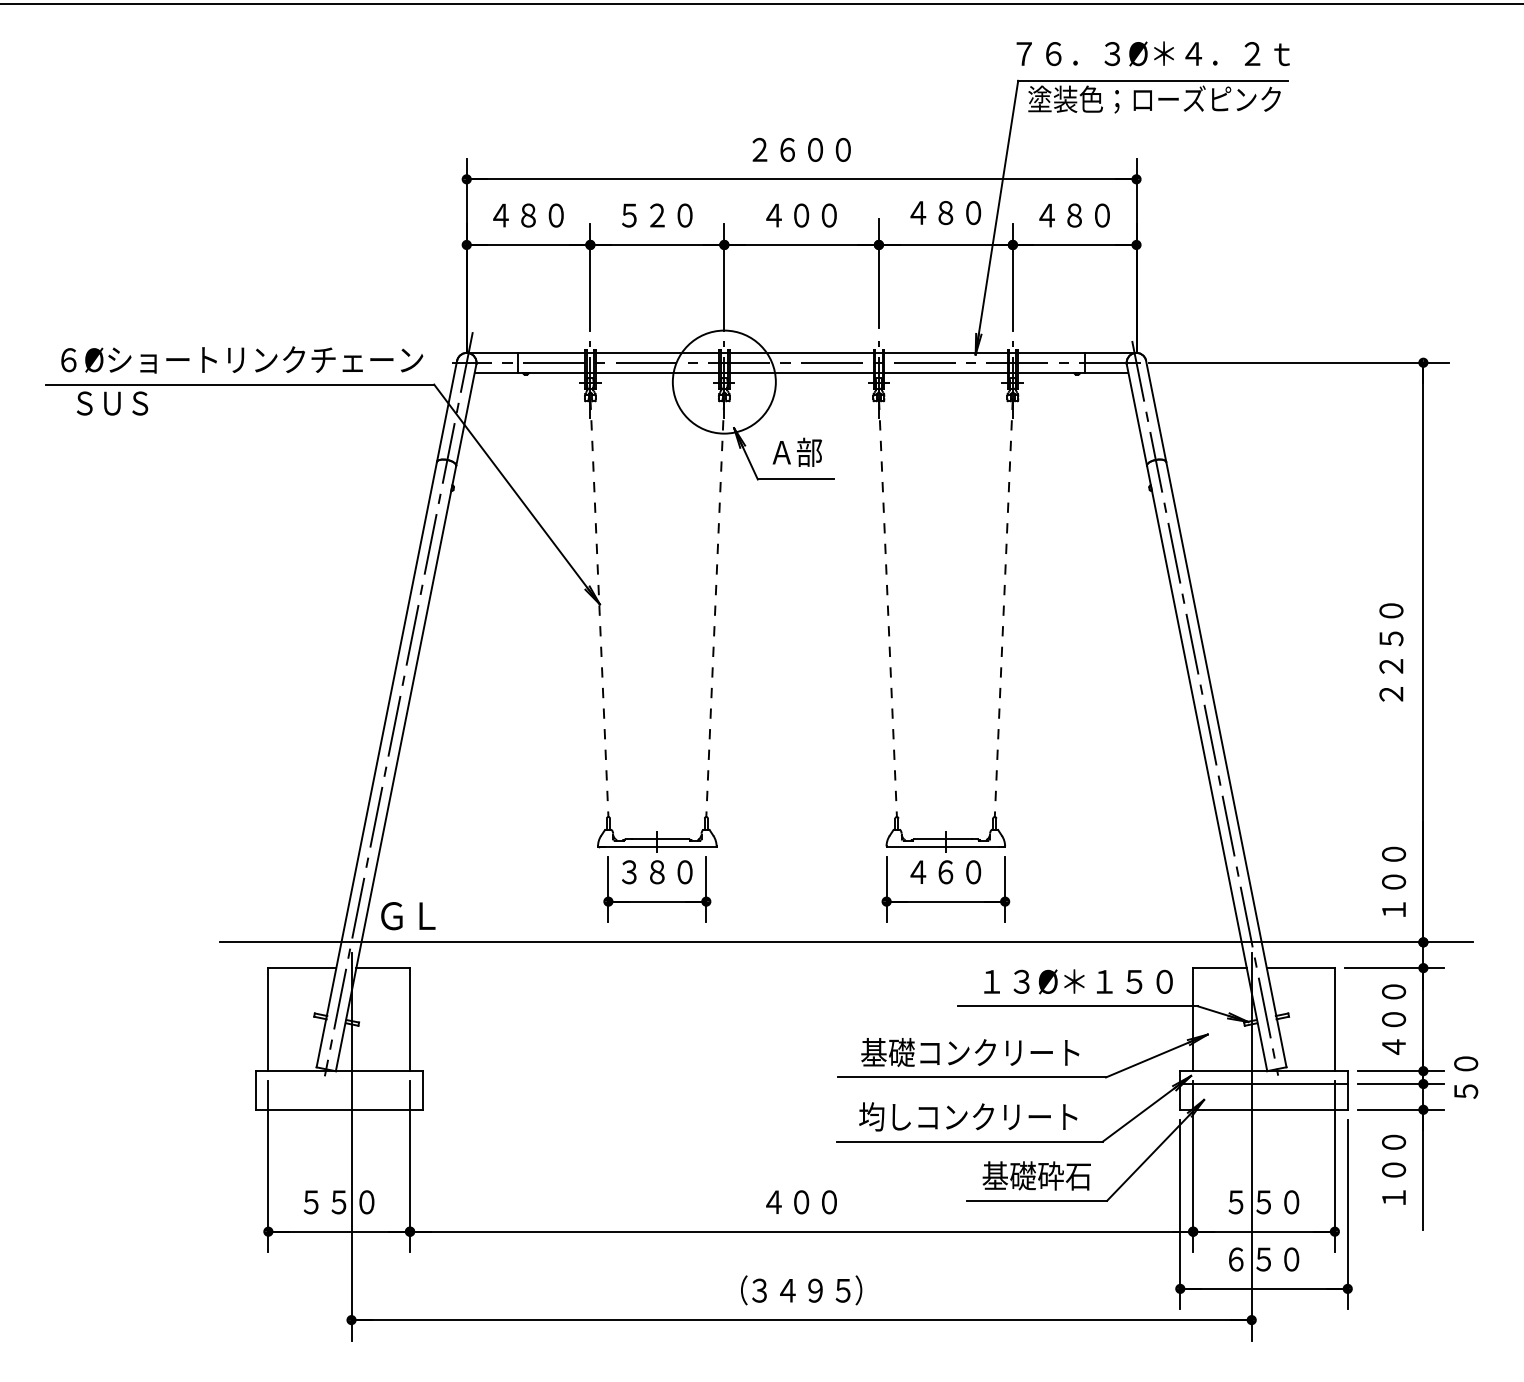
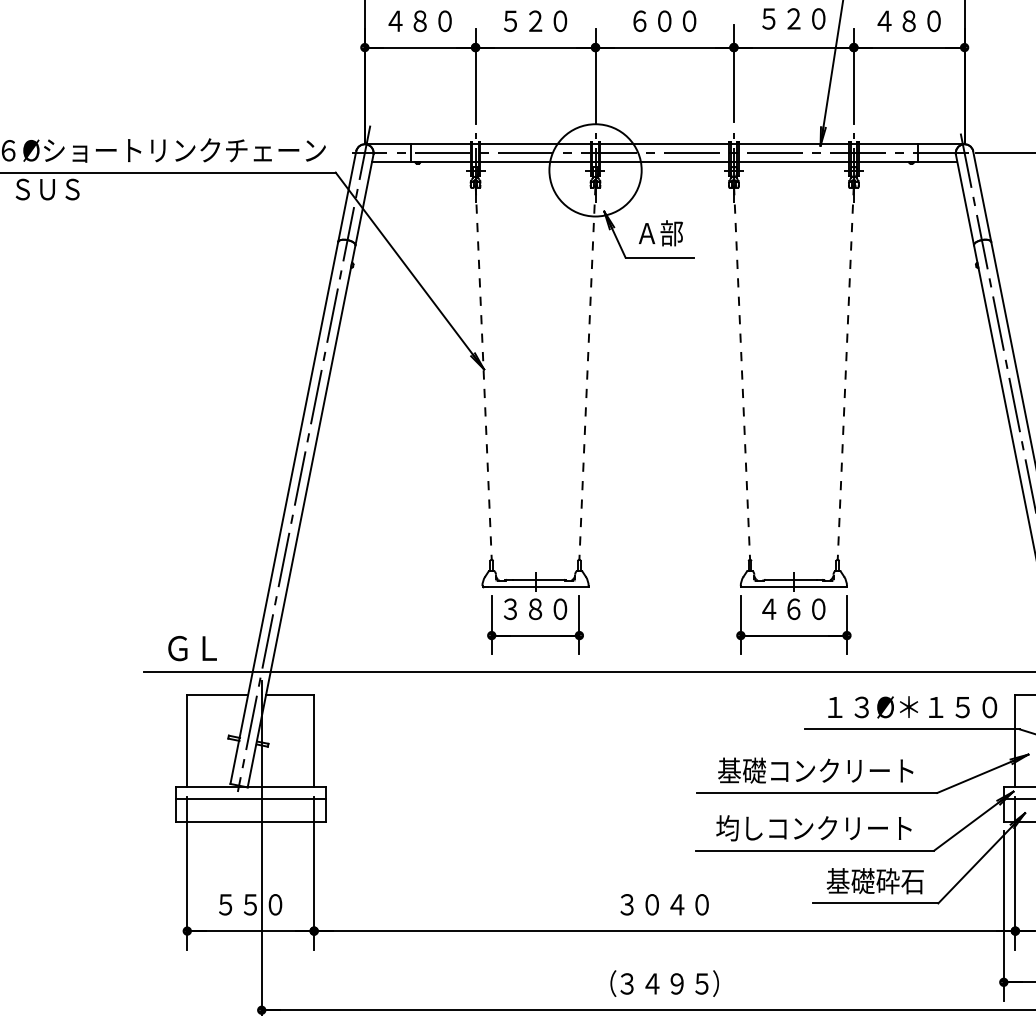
text: (931, 213) -> (781, 19), ４８０ -> ５２０
text: (773, 215) -> (639, 21), ４００ -> ６００
text: (408, 916) -> (192, 648), moved
line: (338, 1084) -> (250, 799), added
text: (801, 1202) -> (664, 904), ４００ -> ３０４０

